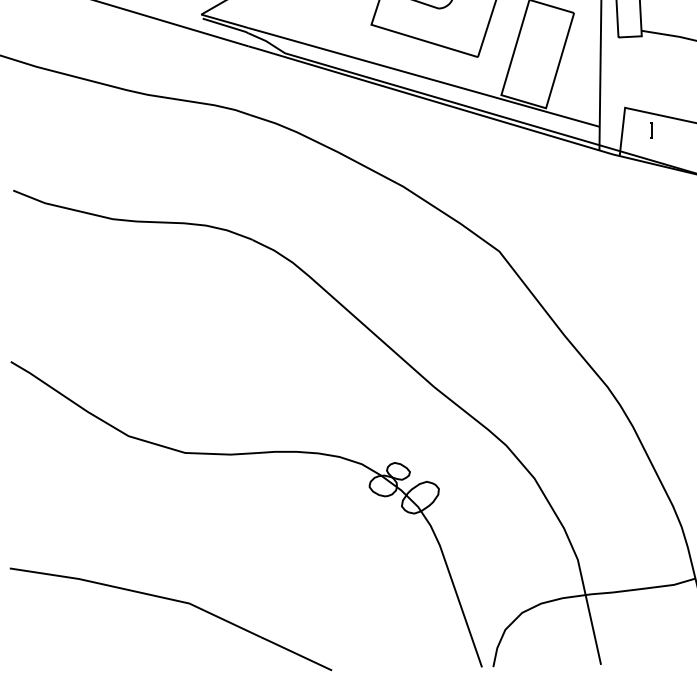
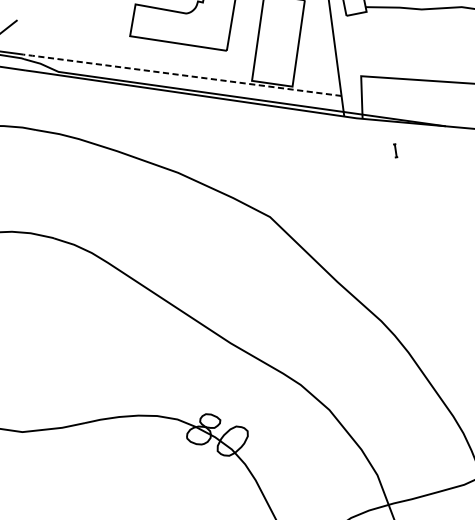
line: (422, 77) -> (181, 75), solid -> dashed
line: (651, 130) -> (395, 150), moved

